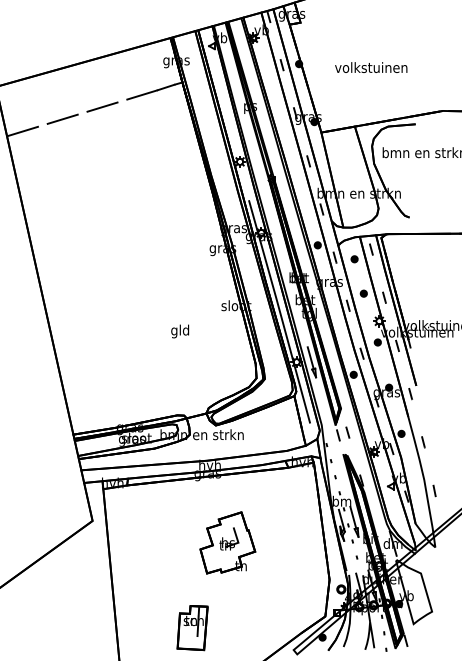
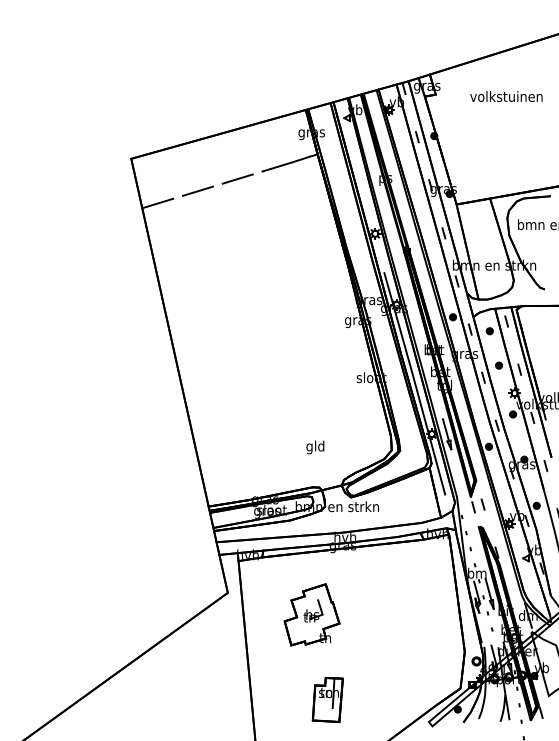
text: (371, 67) -> (506, 96), moved
text: (180, 331) -> (315, 447), moved
part: (227, 542) -> (311, 614), moved

